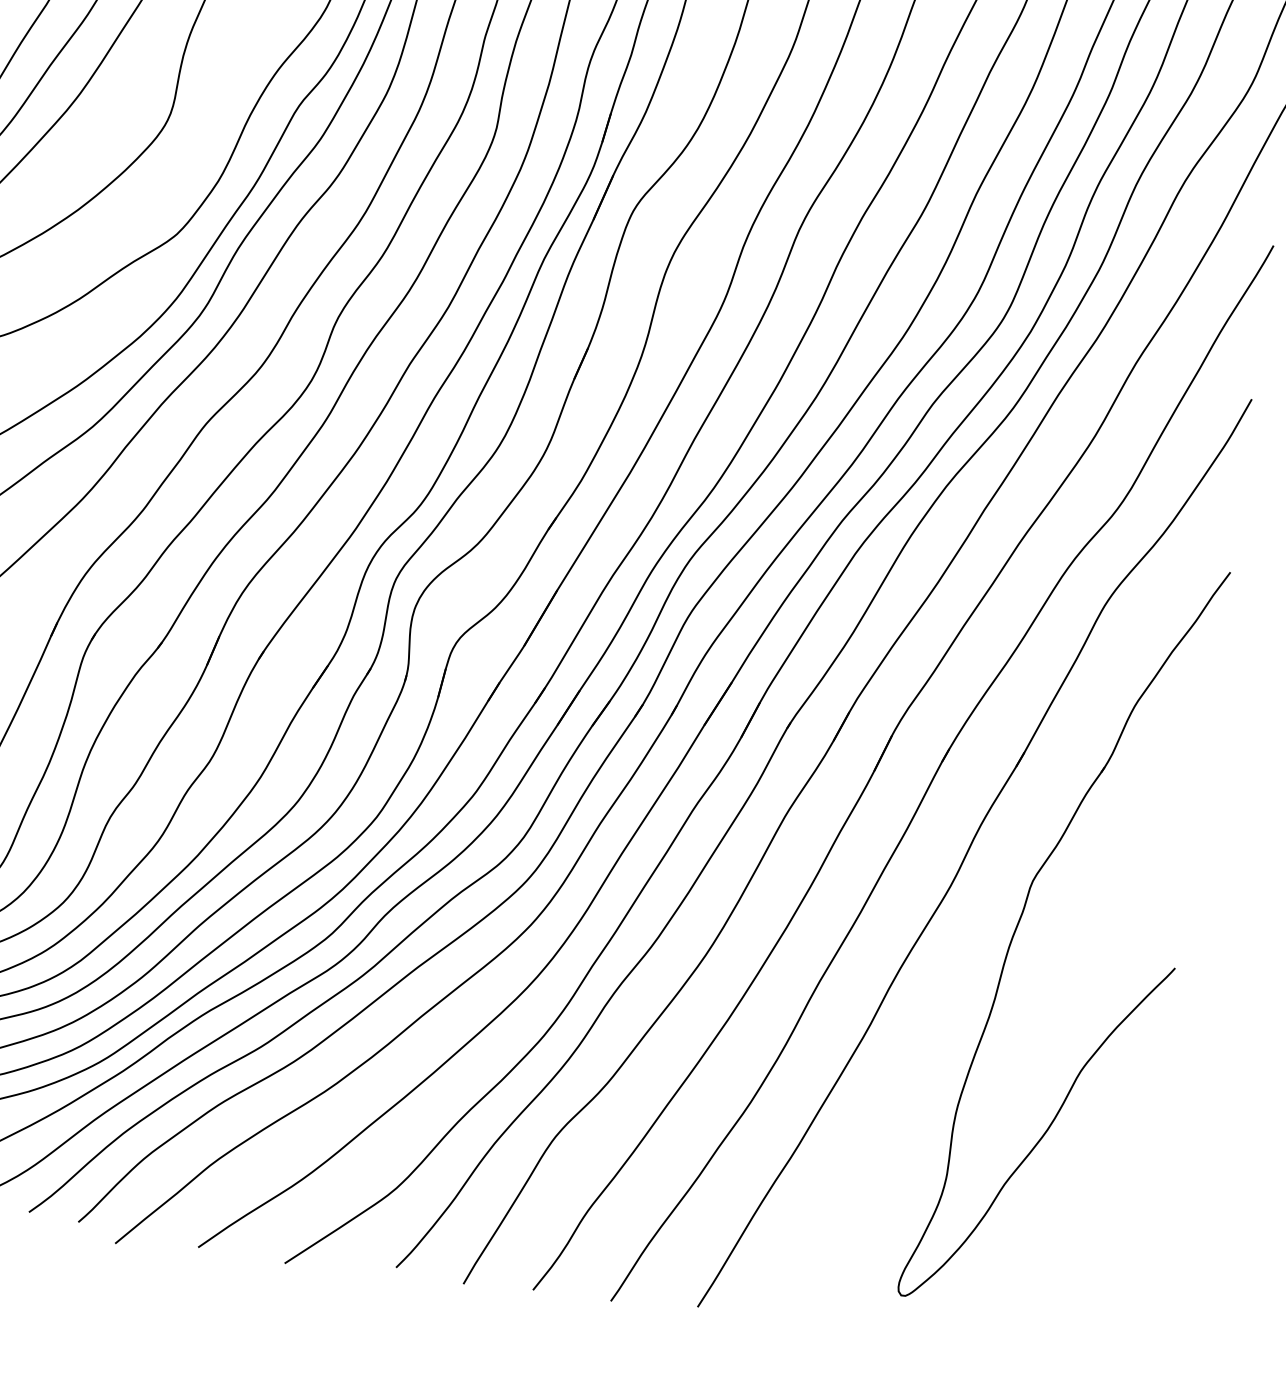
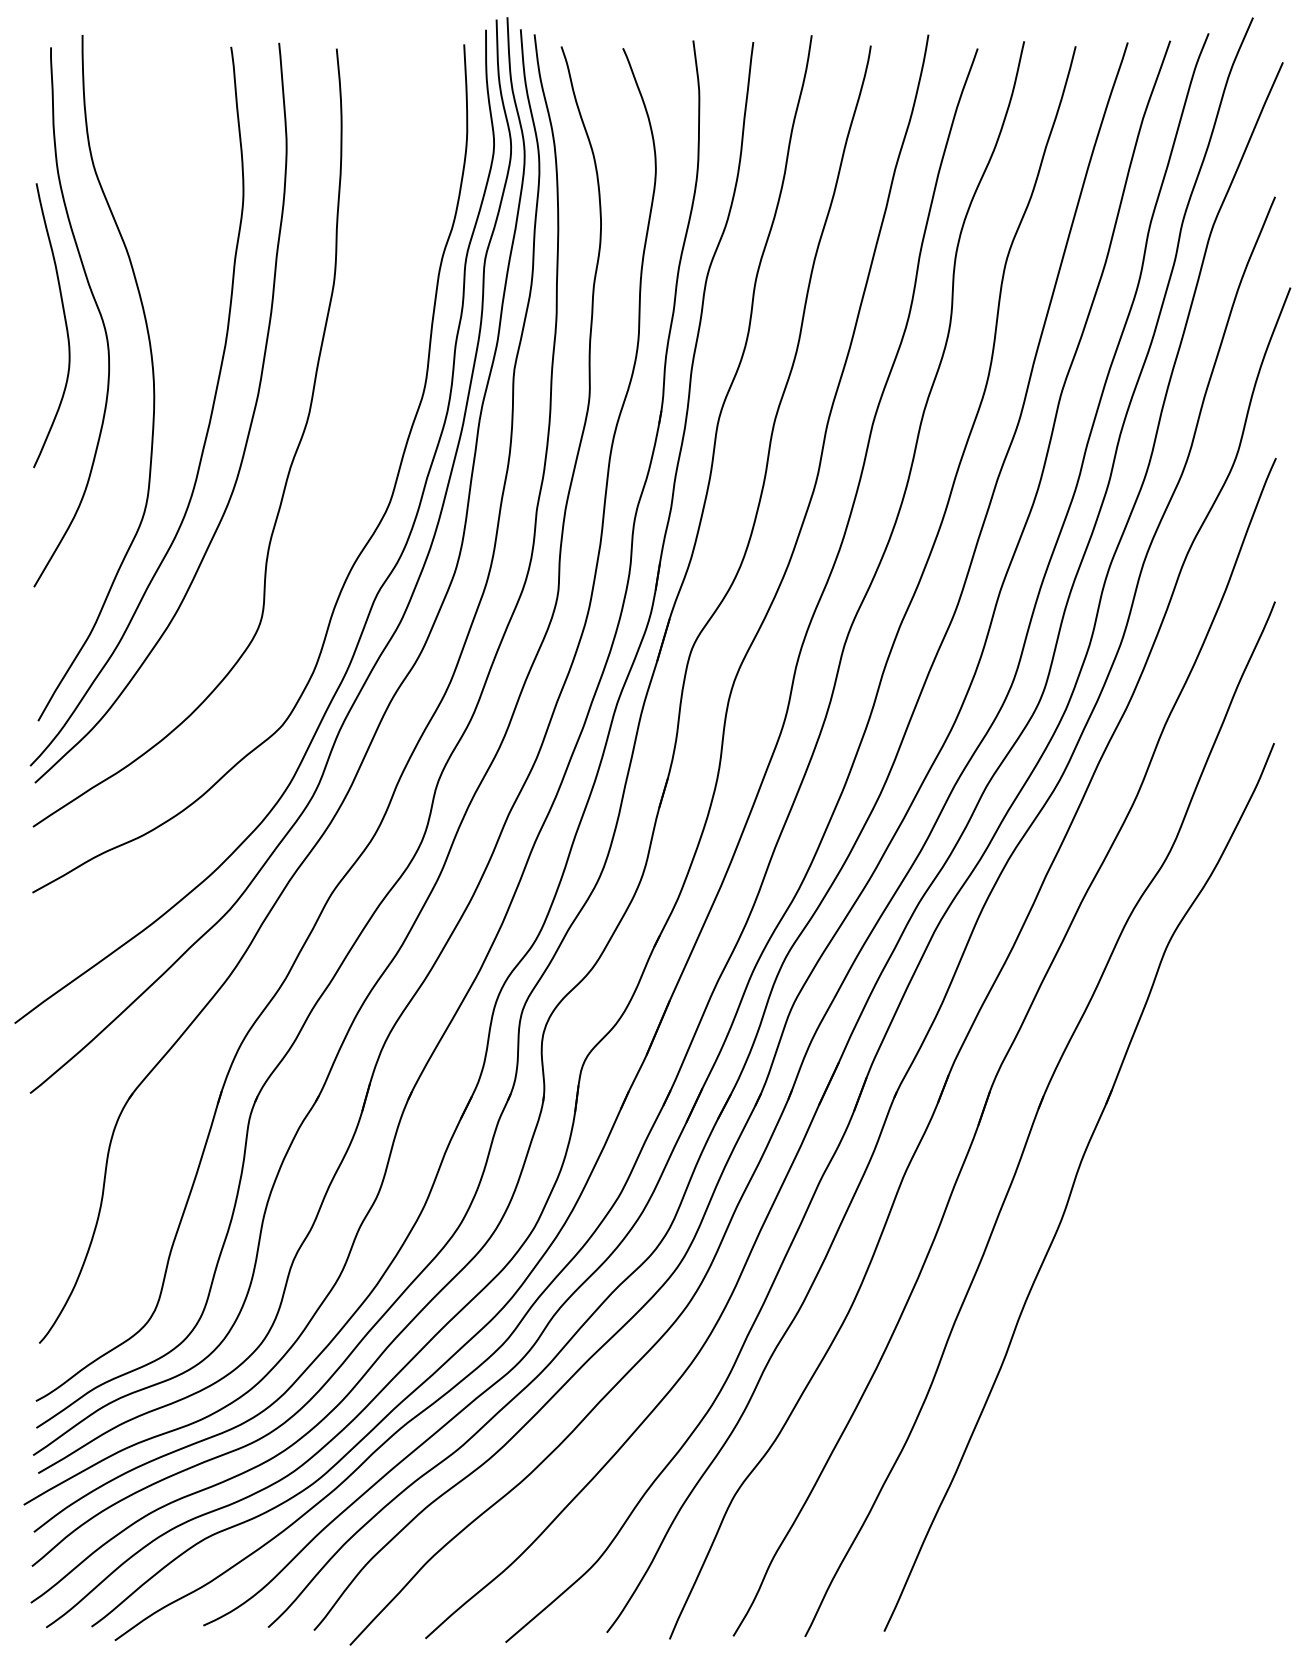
part: (1023, 915) -> (1130, 1237), removed

